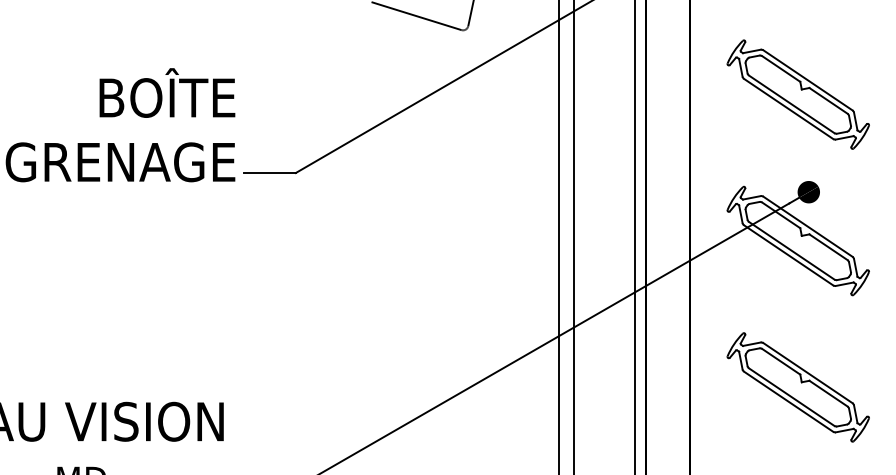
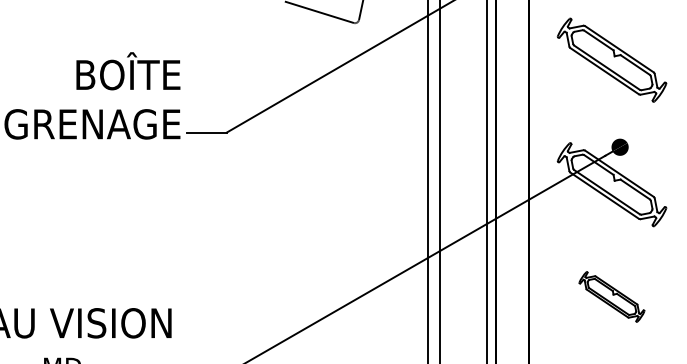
part: (797, 94) -> (611, 60), moved
part: (797, 387) -> (611, 296), size x0.6

